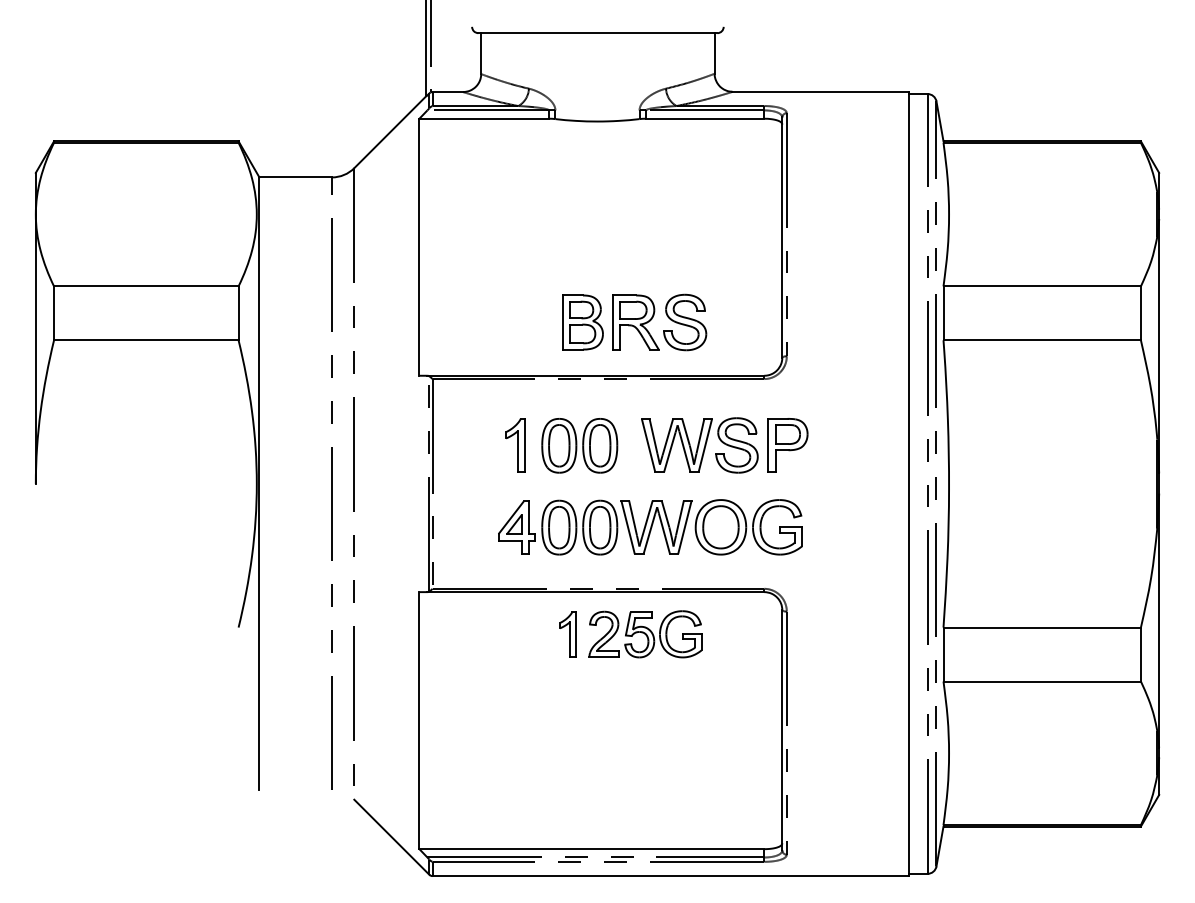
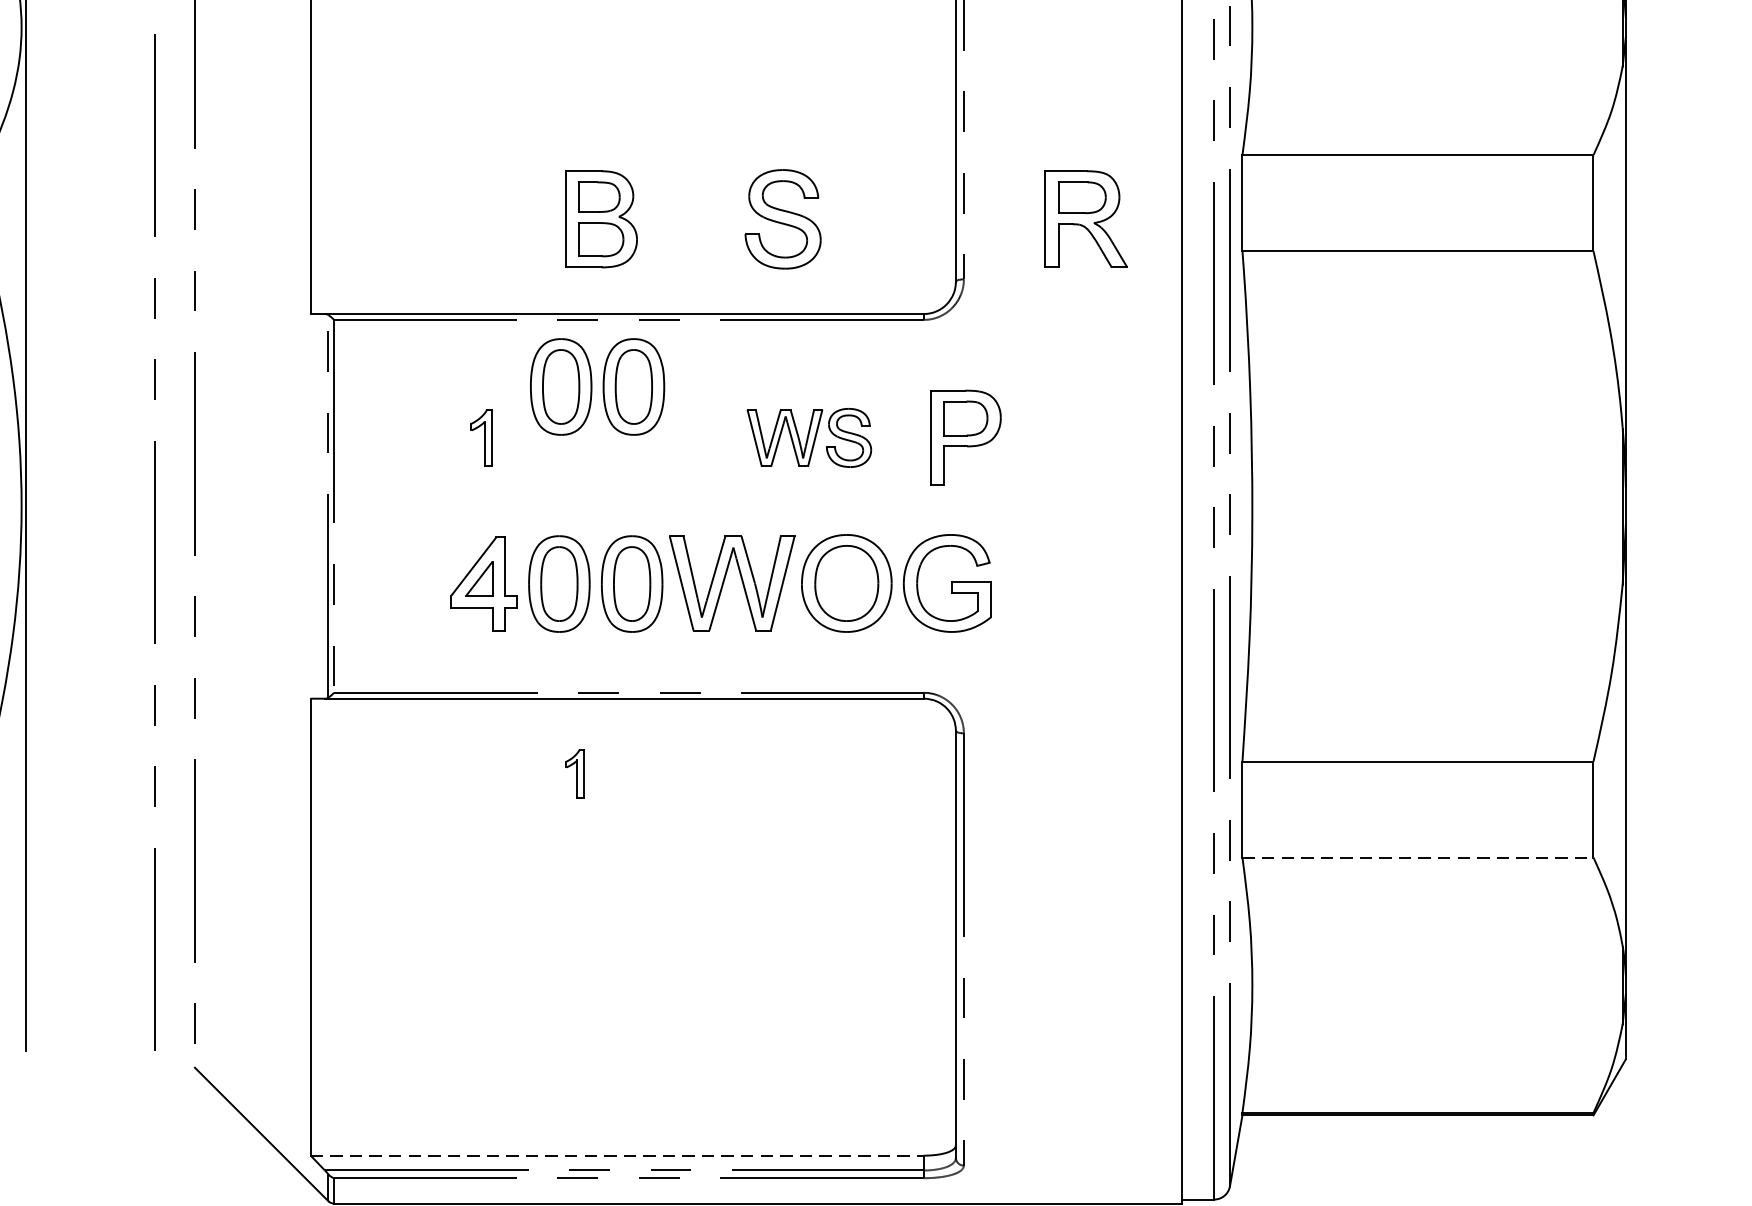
part: (635, 322) -> (1086, 219), moved
part: (515, 445) -> (481, 437), size x0.6
part: (579, 445) -> (597, 386), moved
part: (699, 445) -> (808, 437), size x0.6
part: (567, 634) -> (573, 774), size x0.6
part: (645, 634) -> (712, 774), removed
line: (1042, 681) -> (1418, 857), solid -> dashed
line: (592, 849) -> (618, 1156), solid -> dashed

